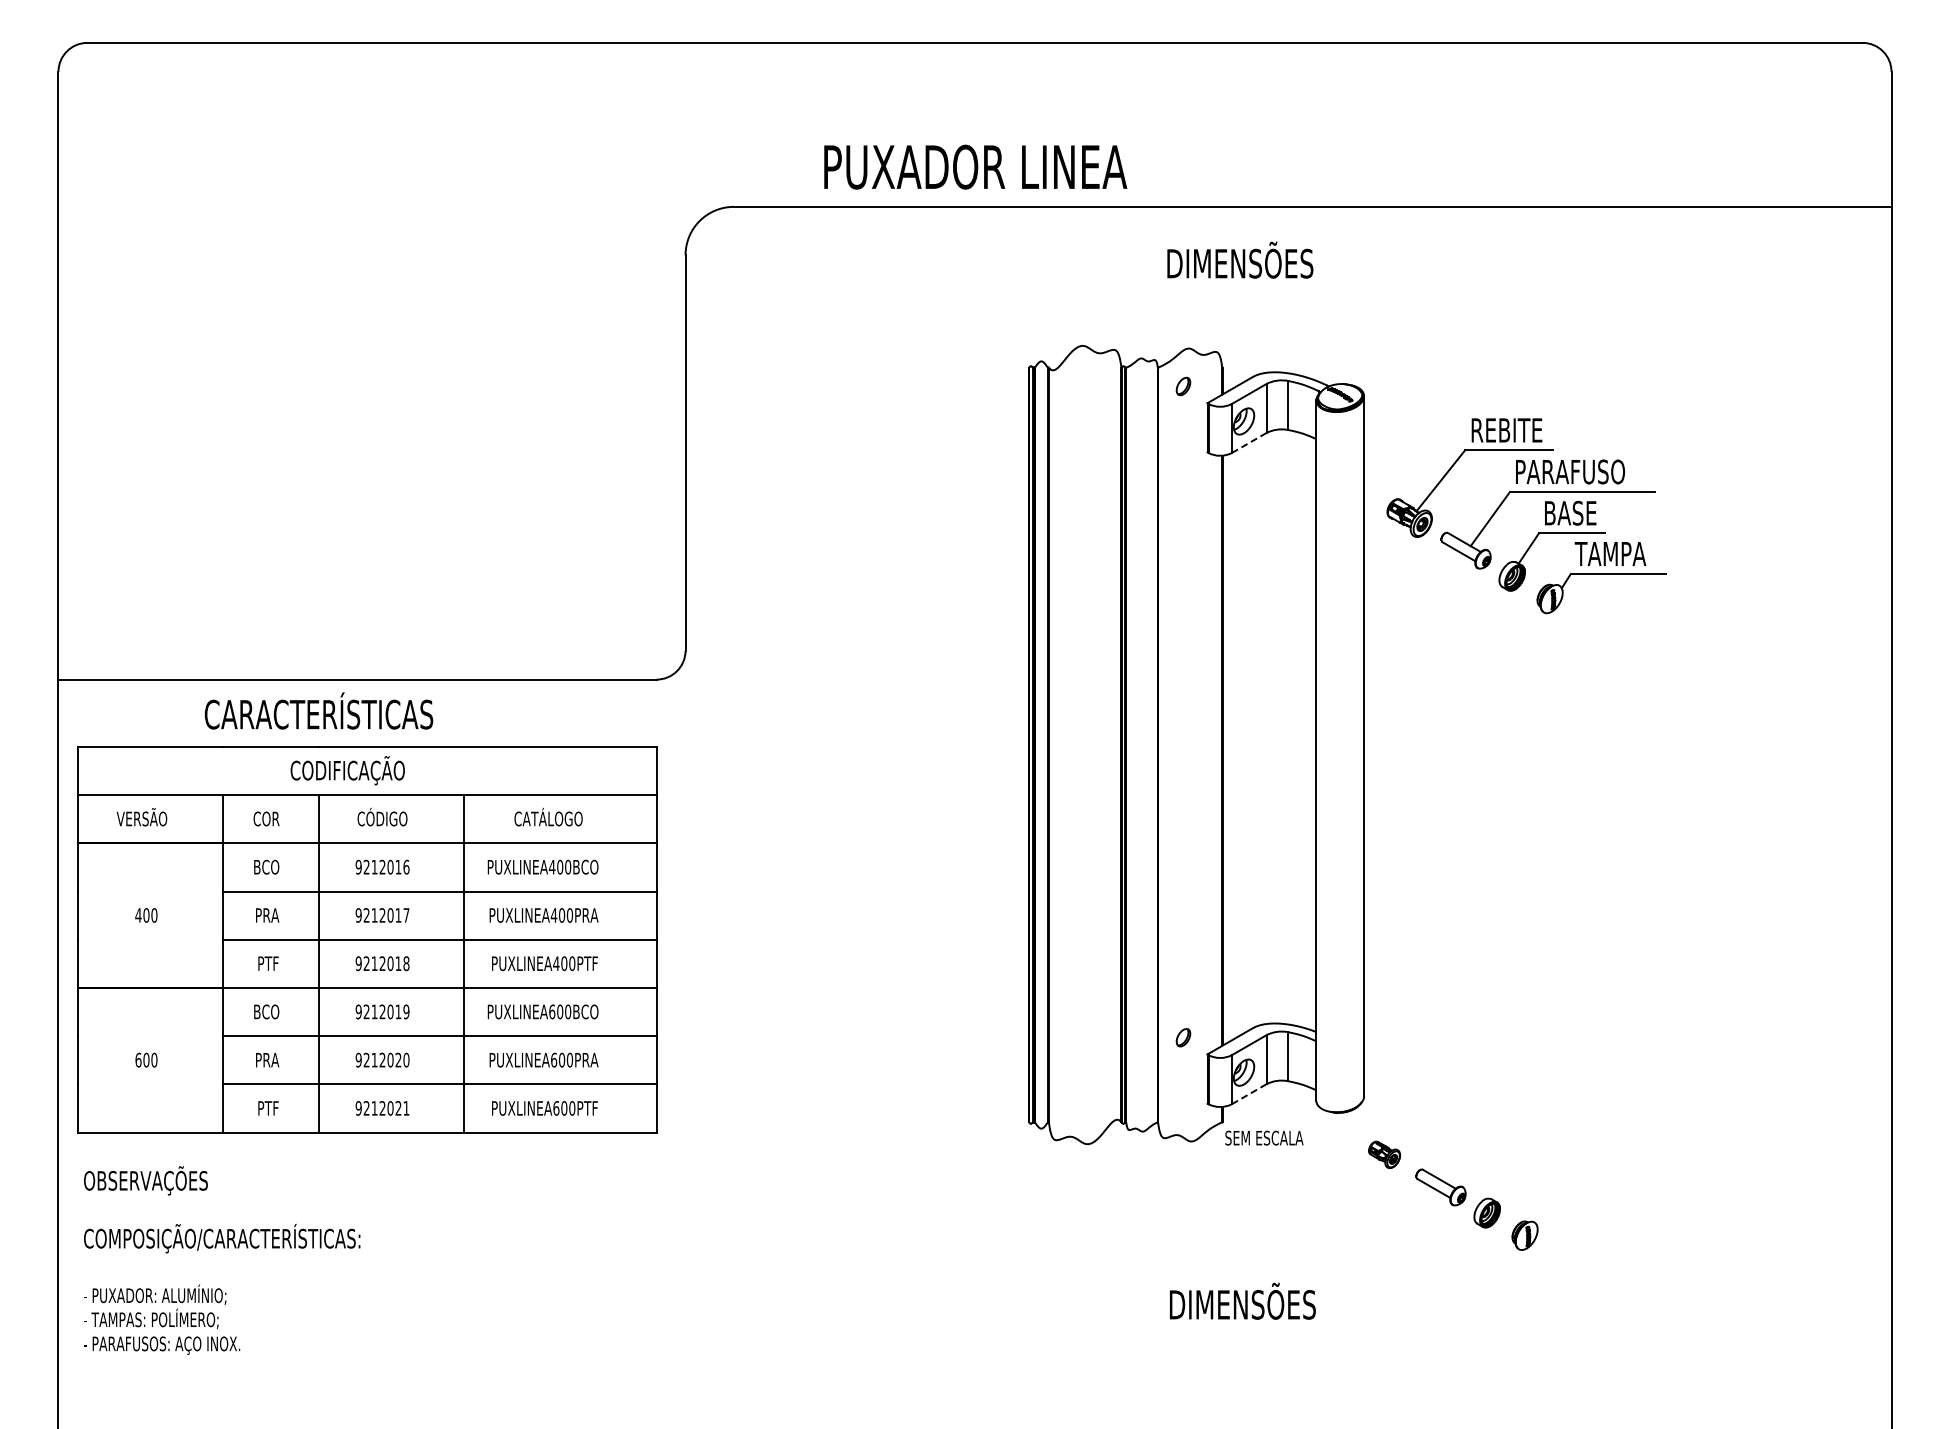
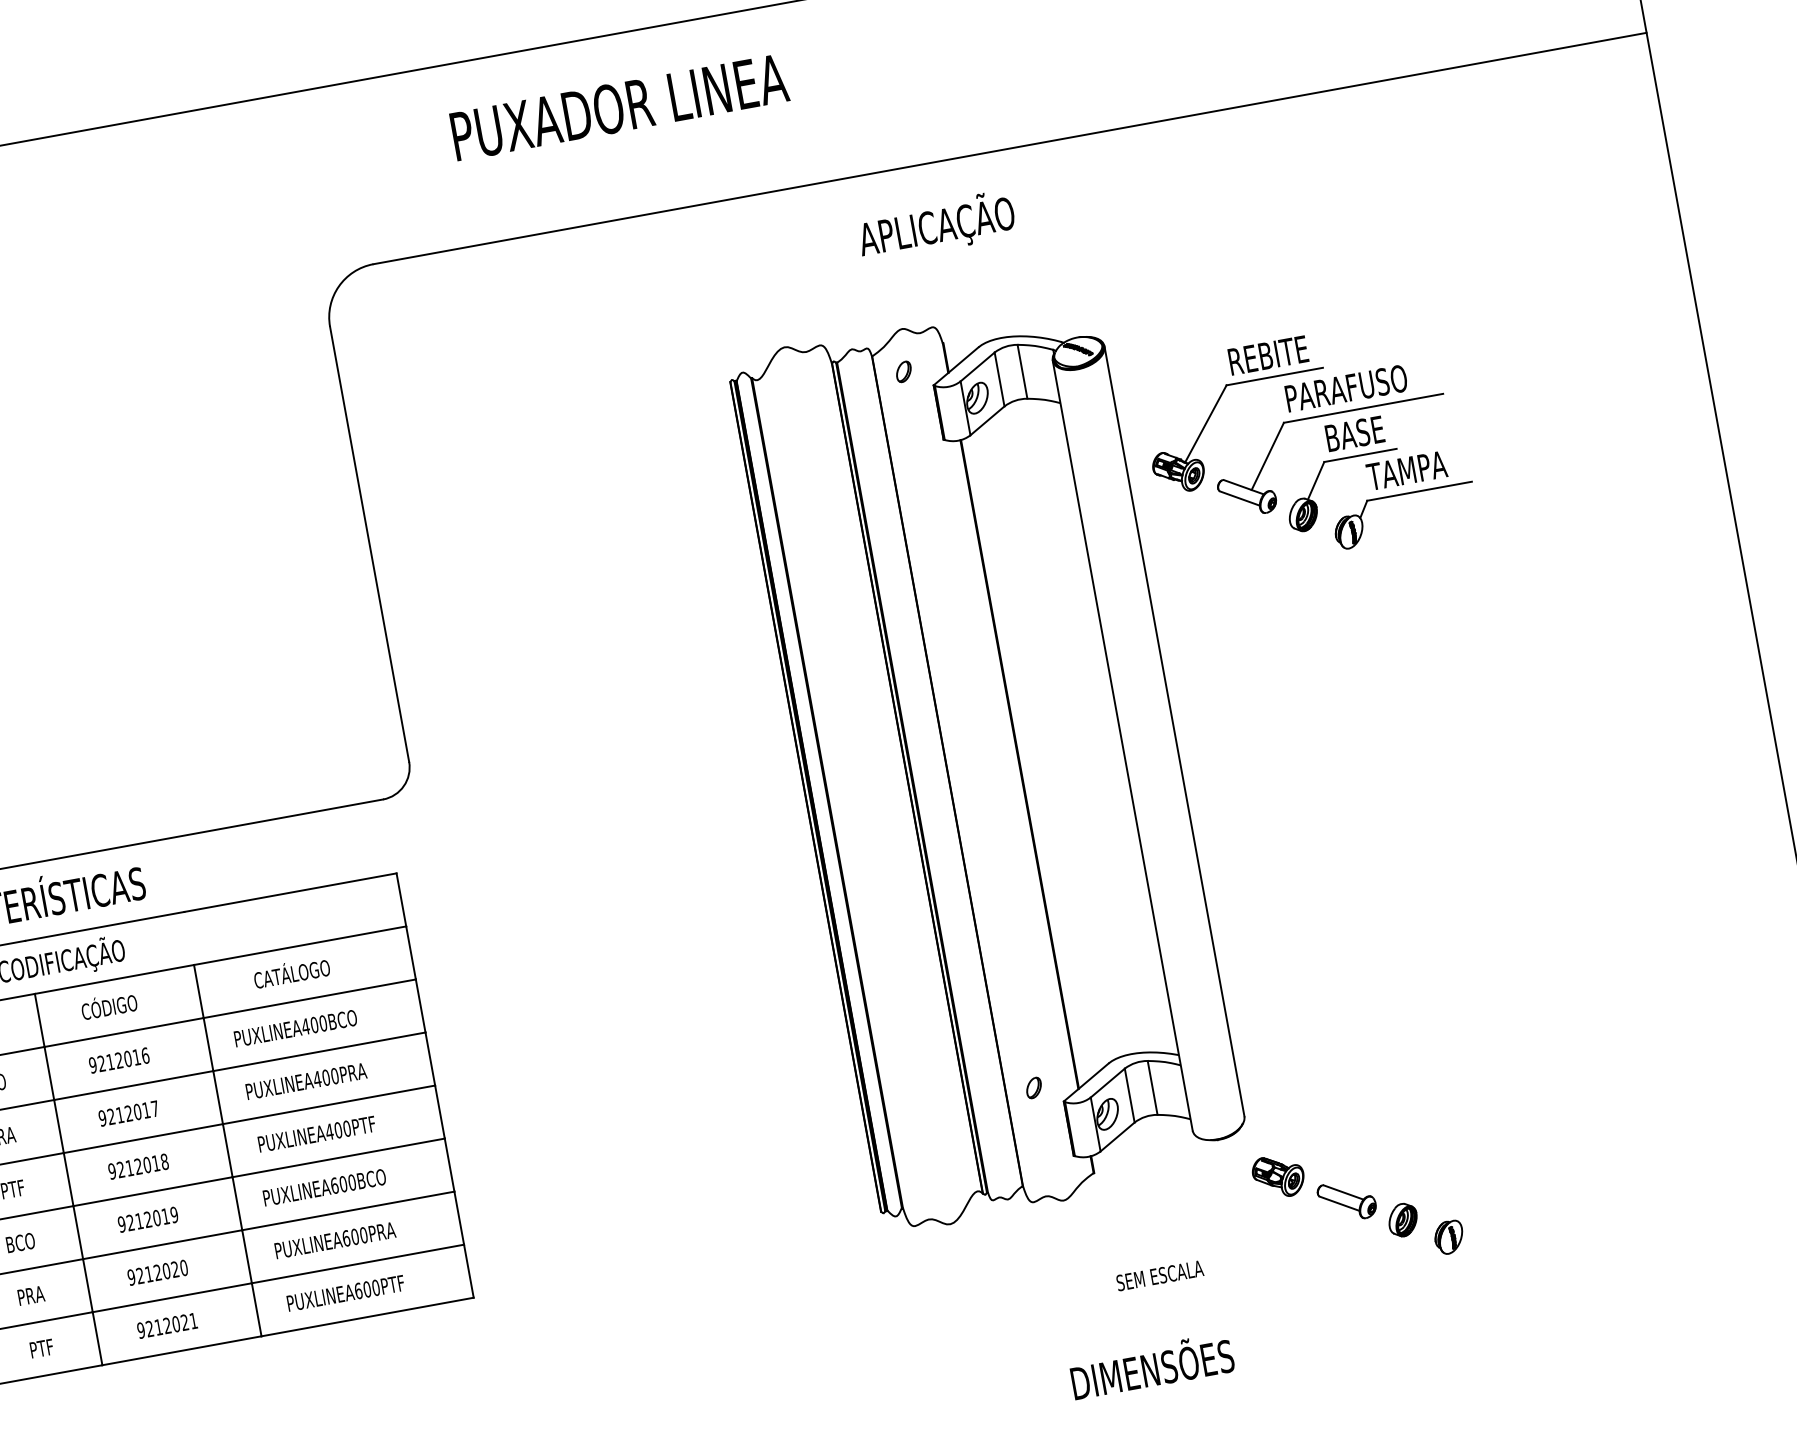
text: (975, 166) -> (619, 106), moved
text: (1239, 263) -> (940, 225), DIMENSÕES -> APLICAÇÃO
line: (1249, 443) -> (987, 421), dashed -> solid
line: (1249, 1094) -> (1117, 1137), dashed -> solid
text: (1264, 1137) -> (1160, 1275), moved
part: (1384, 1154) -> (1278, 1176), size x1.43

